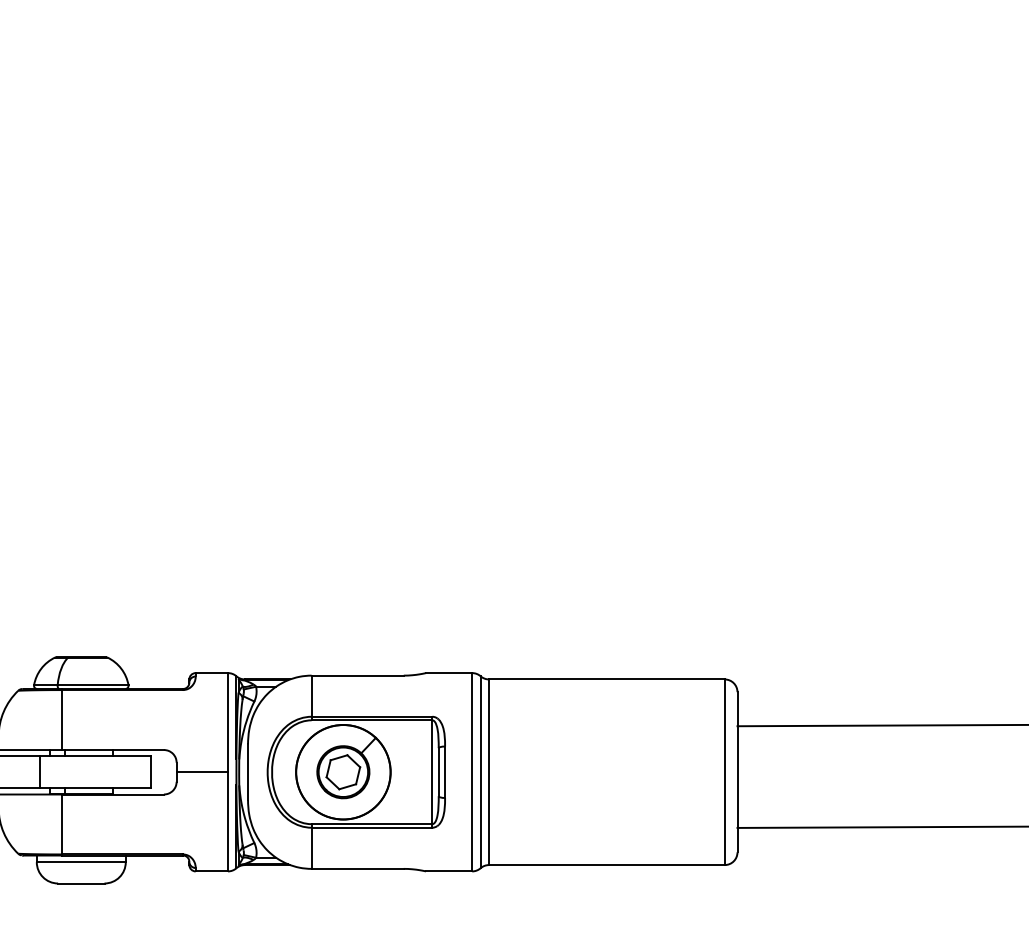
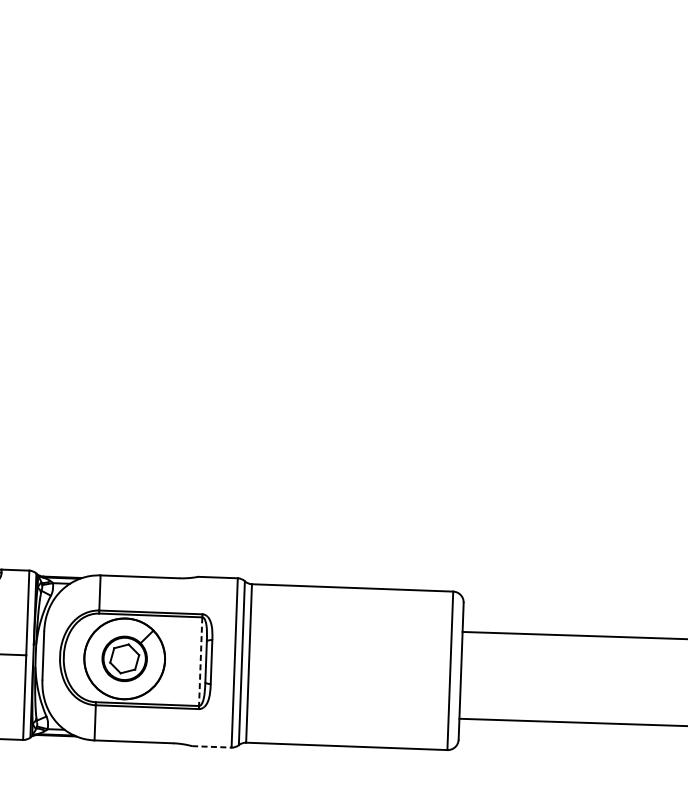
line: (432, 772) -> (200, 661), solid -> dashed
line: (449, 871) -> (212, 746), solid -> dashed

